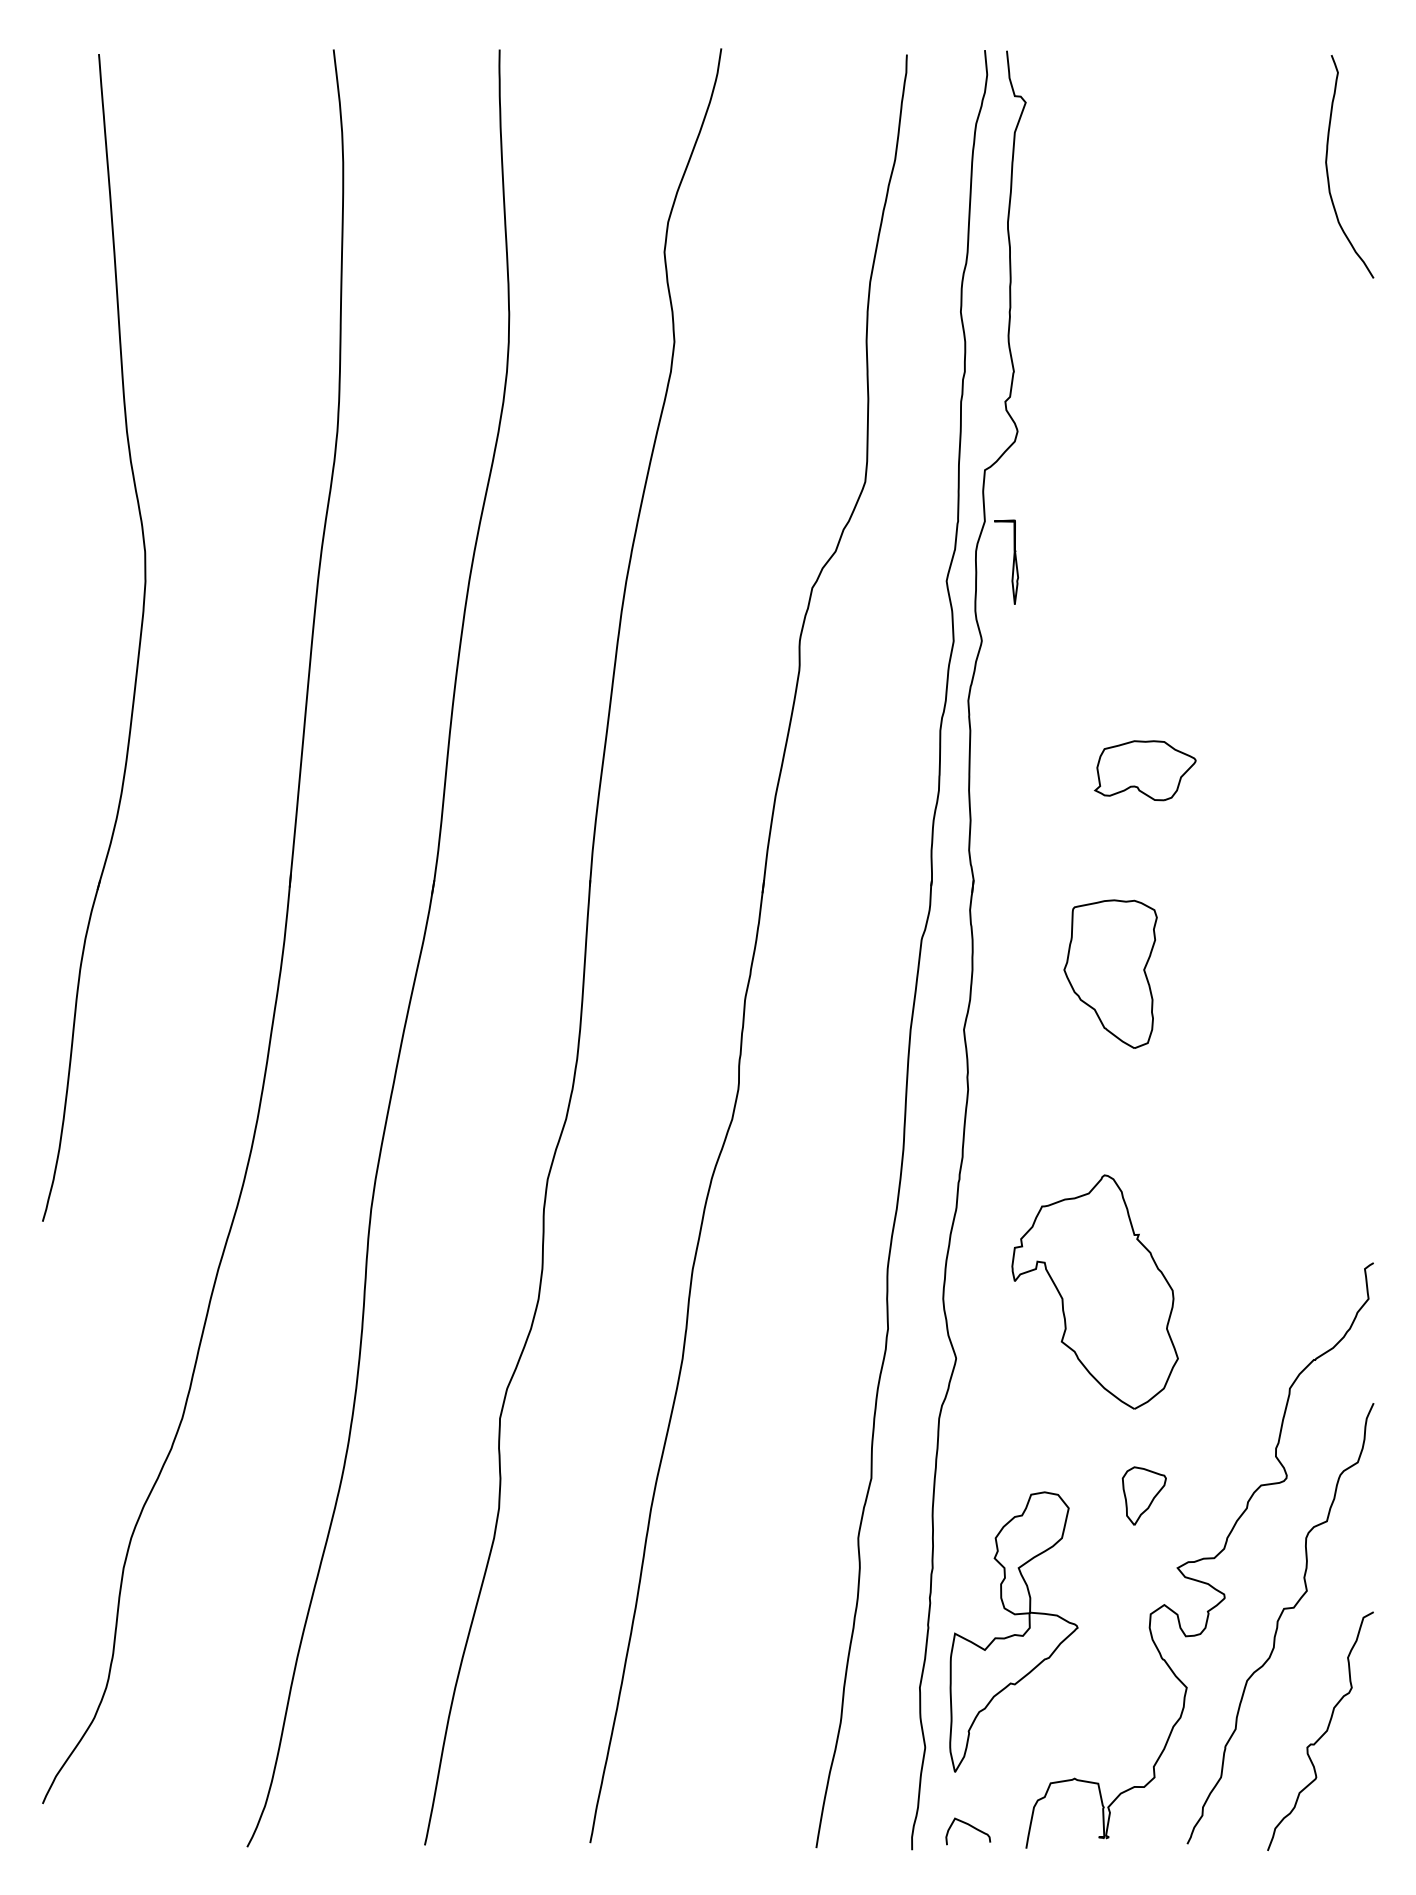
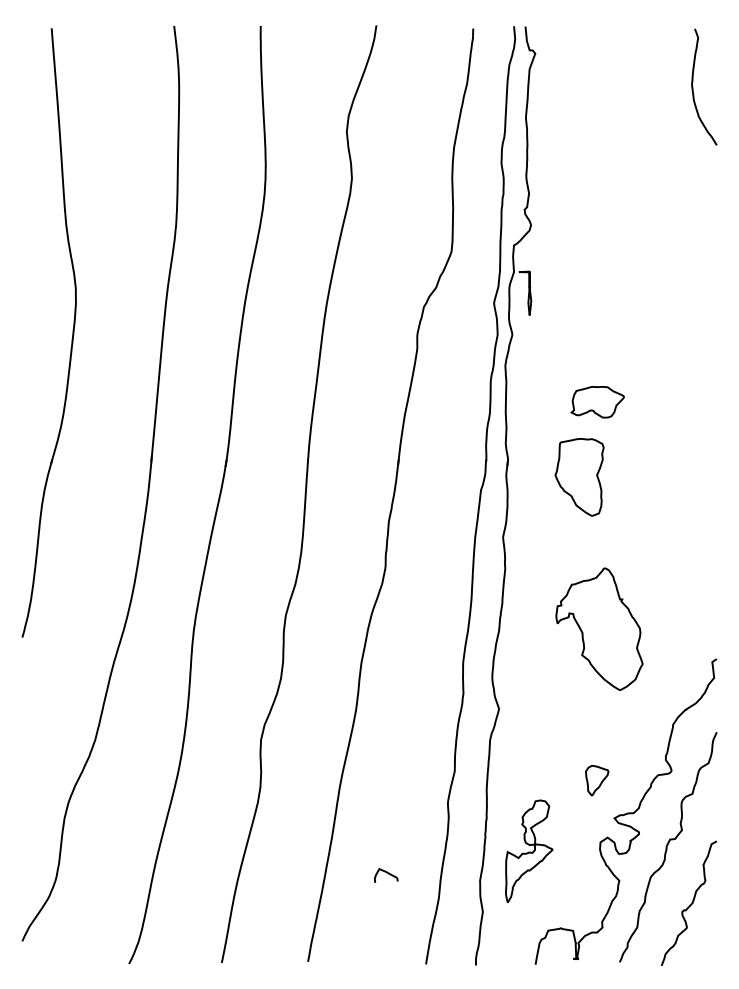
part: (1110, 974) -> (579, 477), moved
part: (1095, 1290) -> (599, 628), moved
part: (1014, 1629) -> (529, 850), size x0.7
curve: (968, 1827) -> (386, 873), moved

